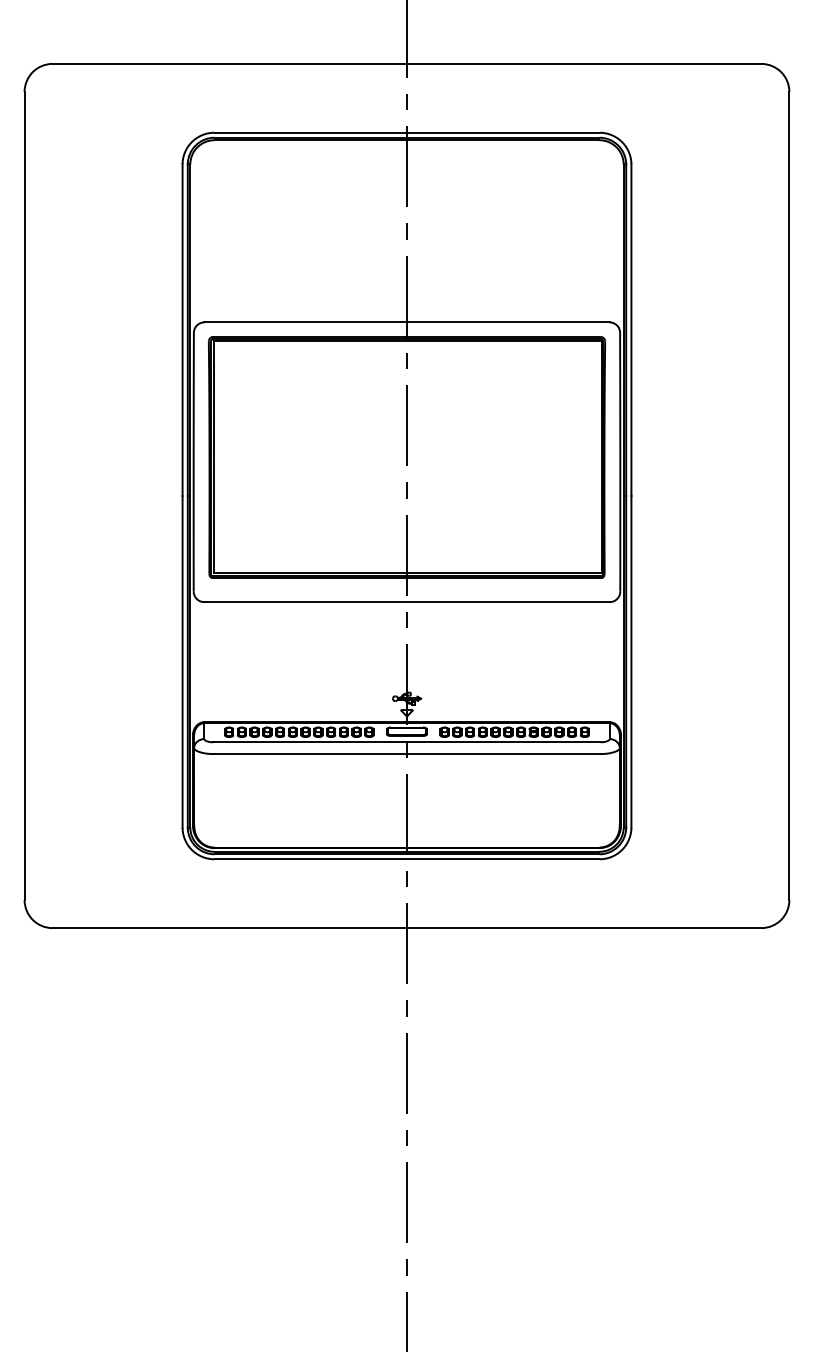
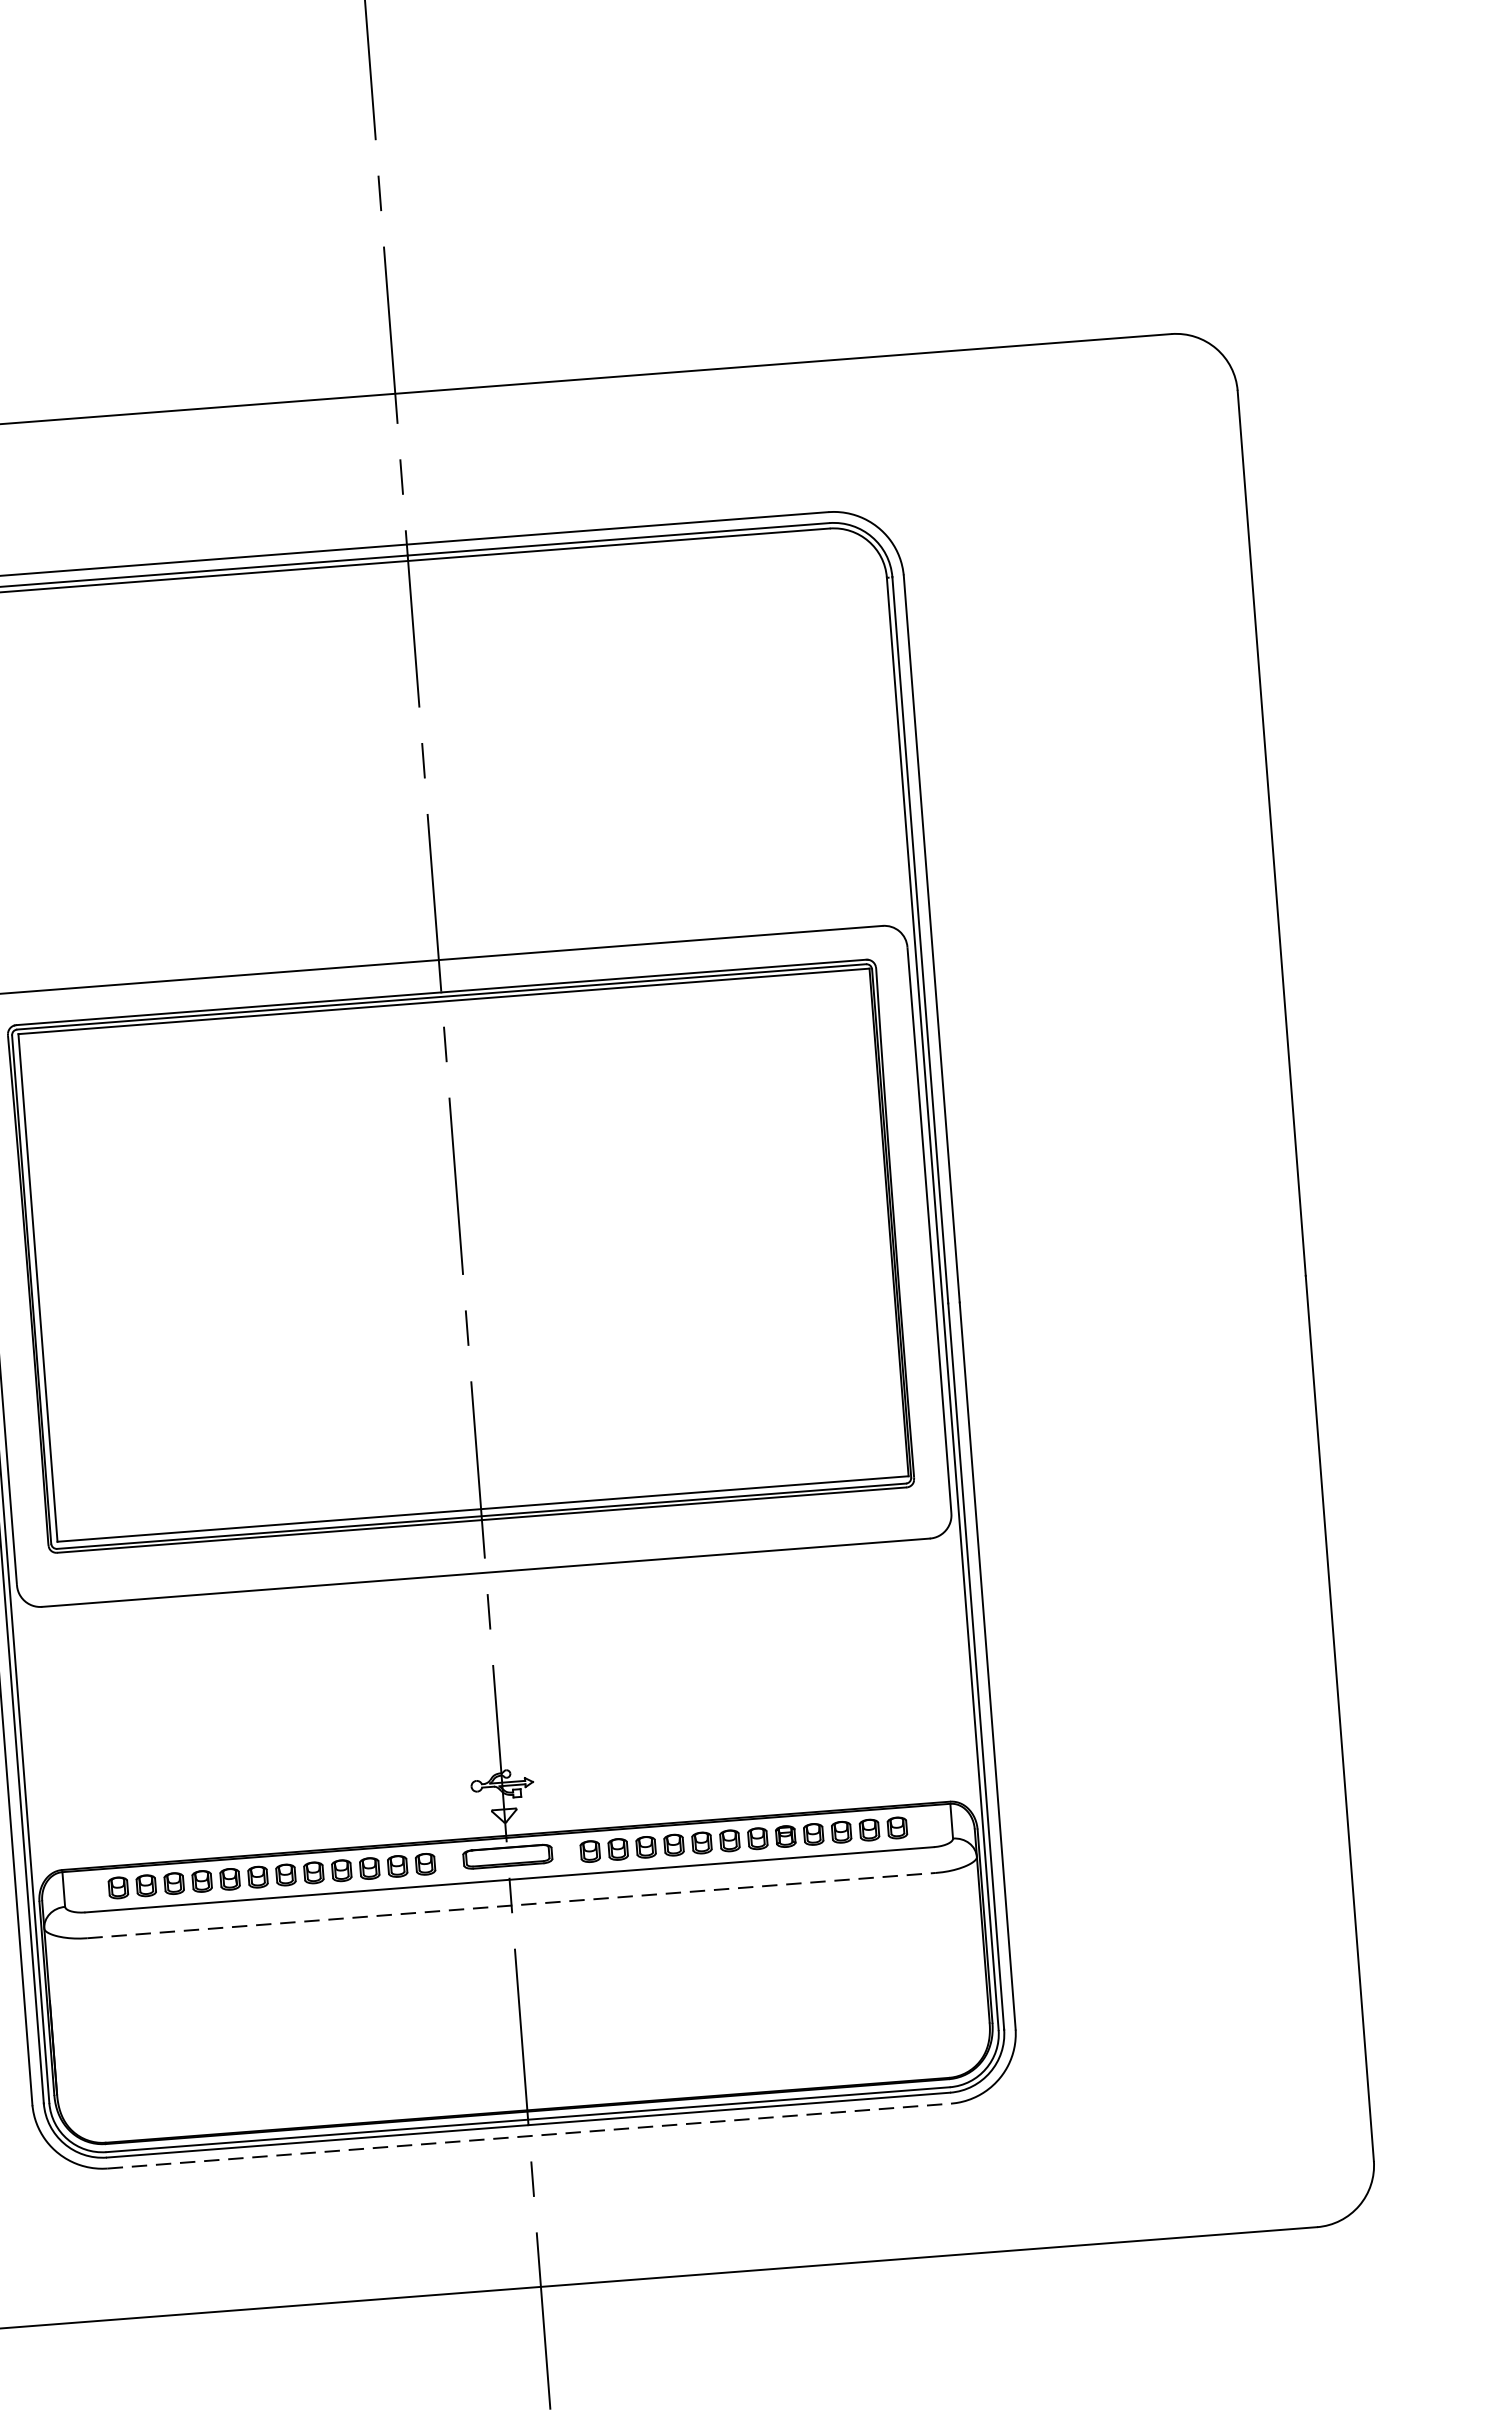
line: (406, 754) -> (510, 1906), solid -> dashed
line: (407, 859) -> (530, 2136), solid -> dashed

